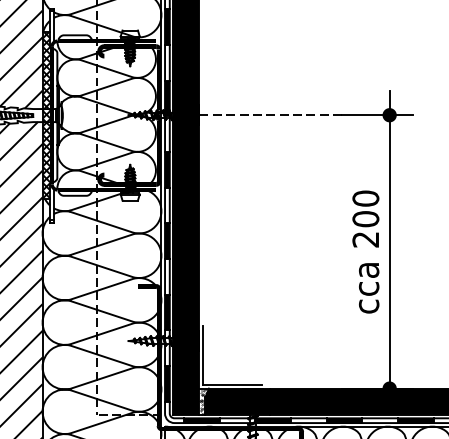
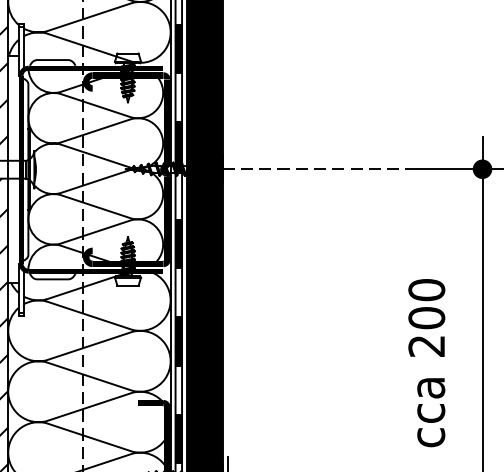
hatch: (46, 115) -> (13, 169), removed
text: (365, 251) -> (426, 362), moved

